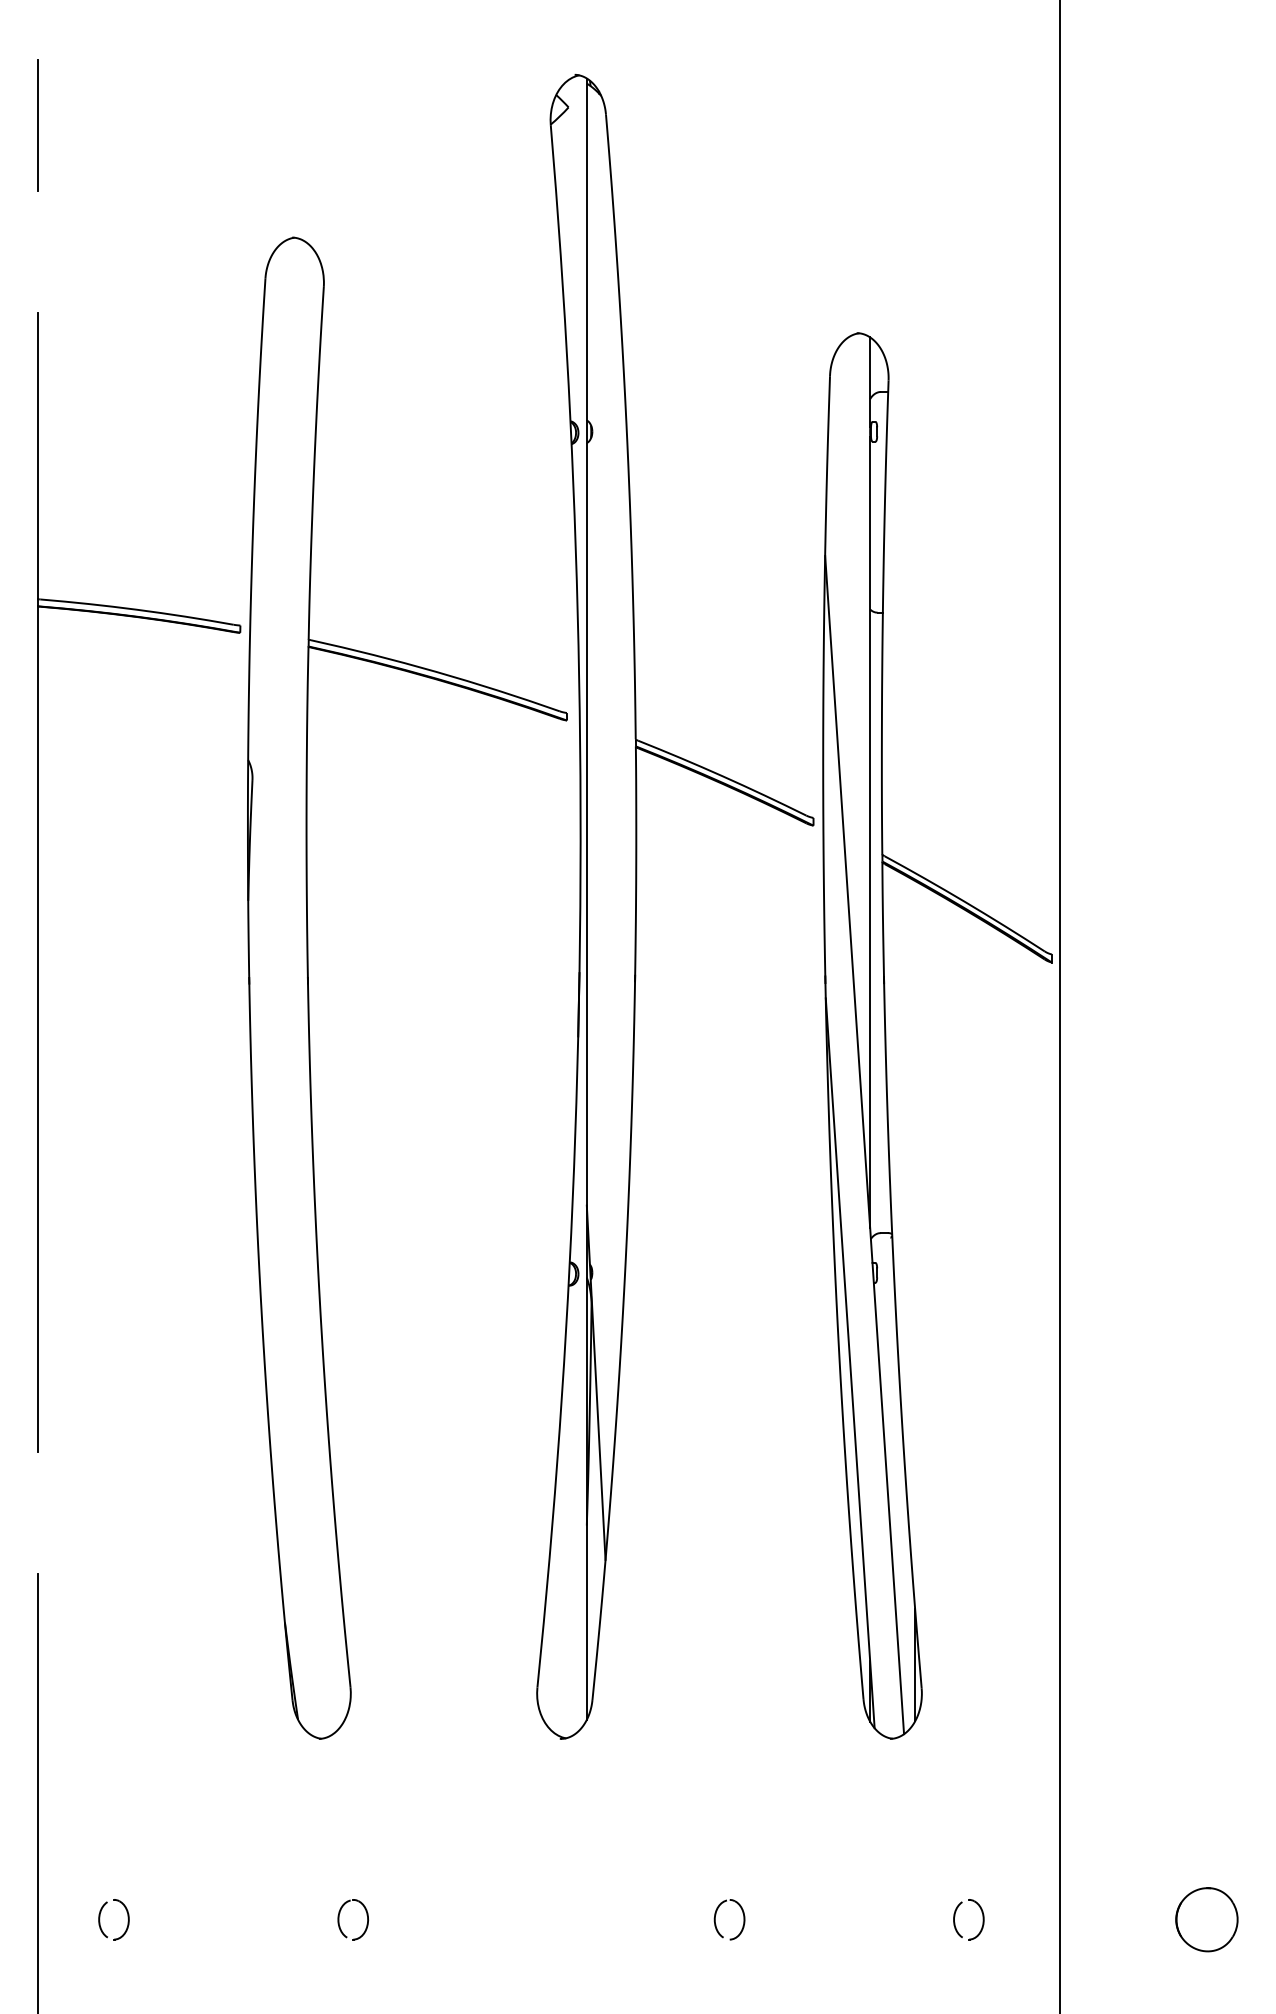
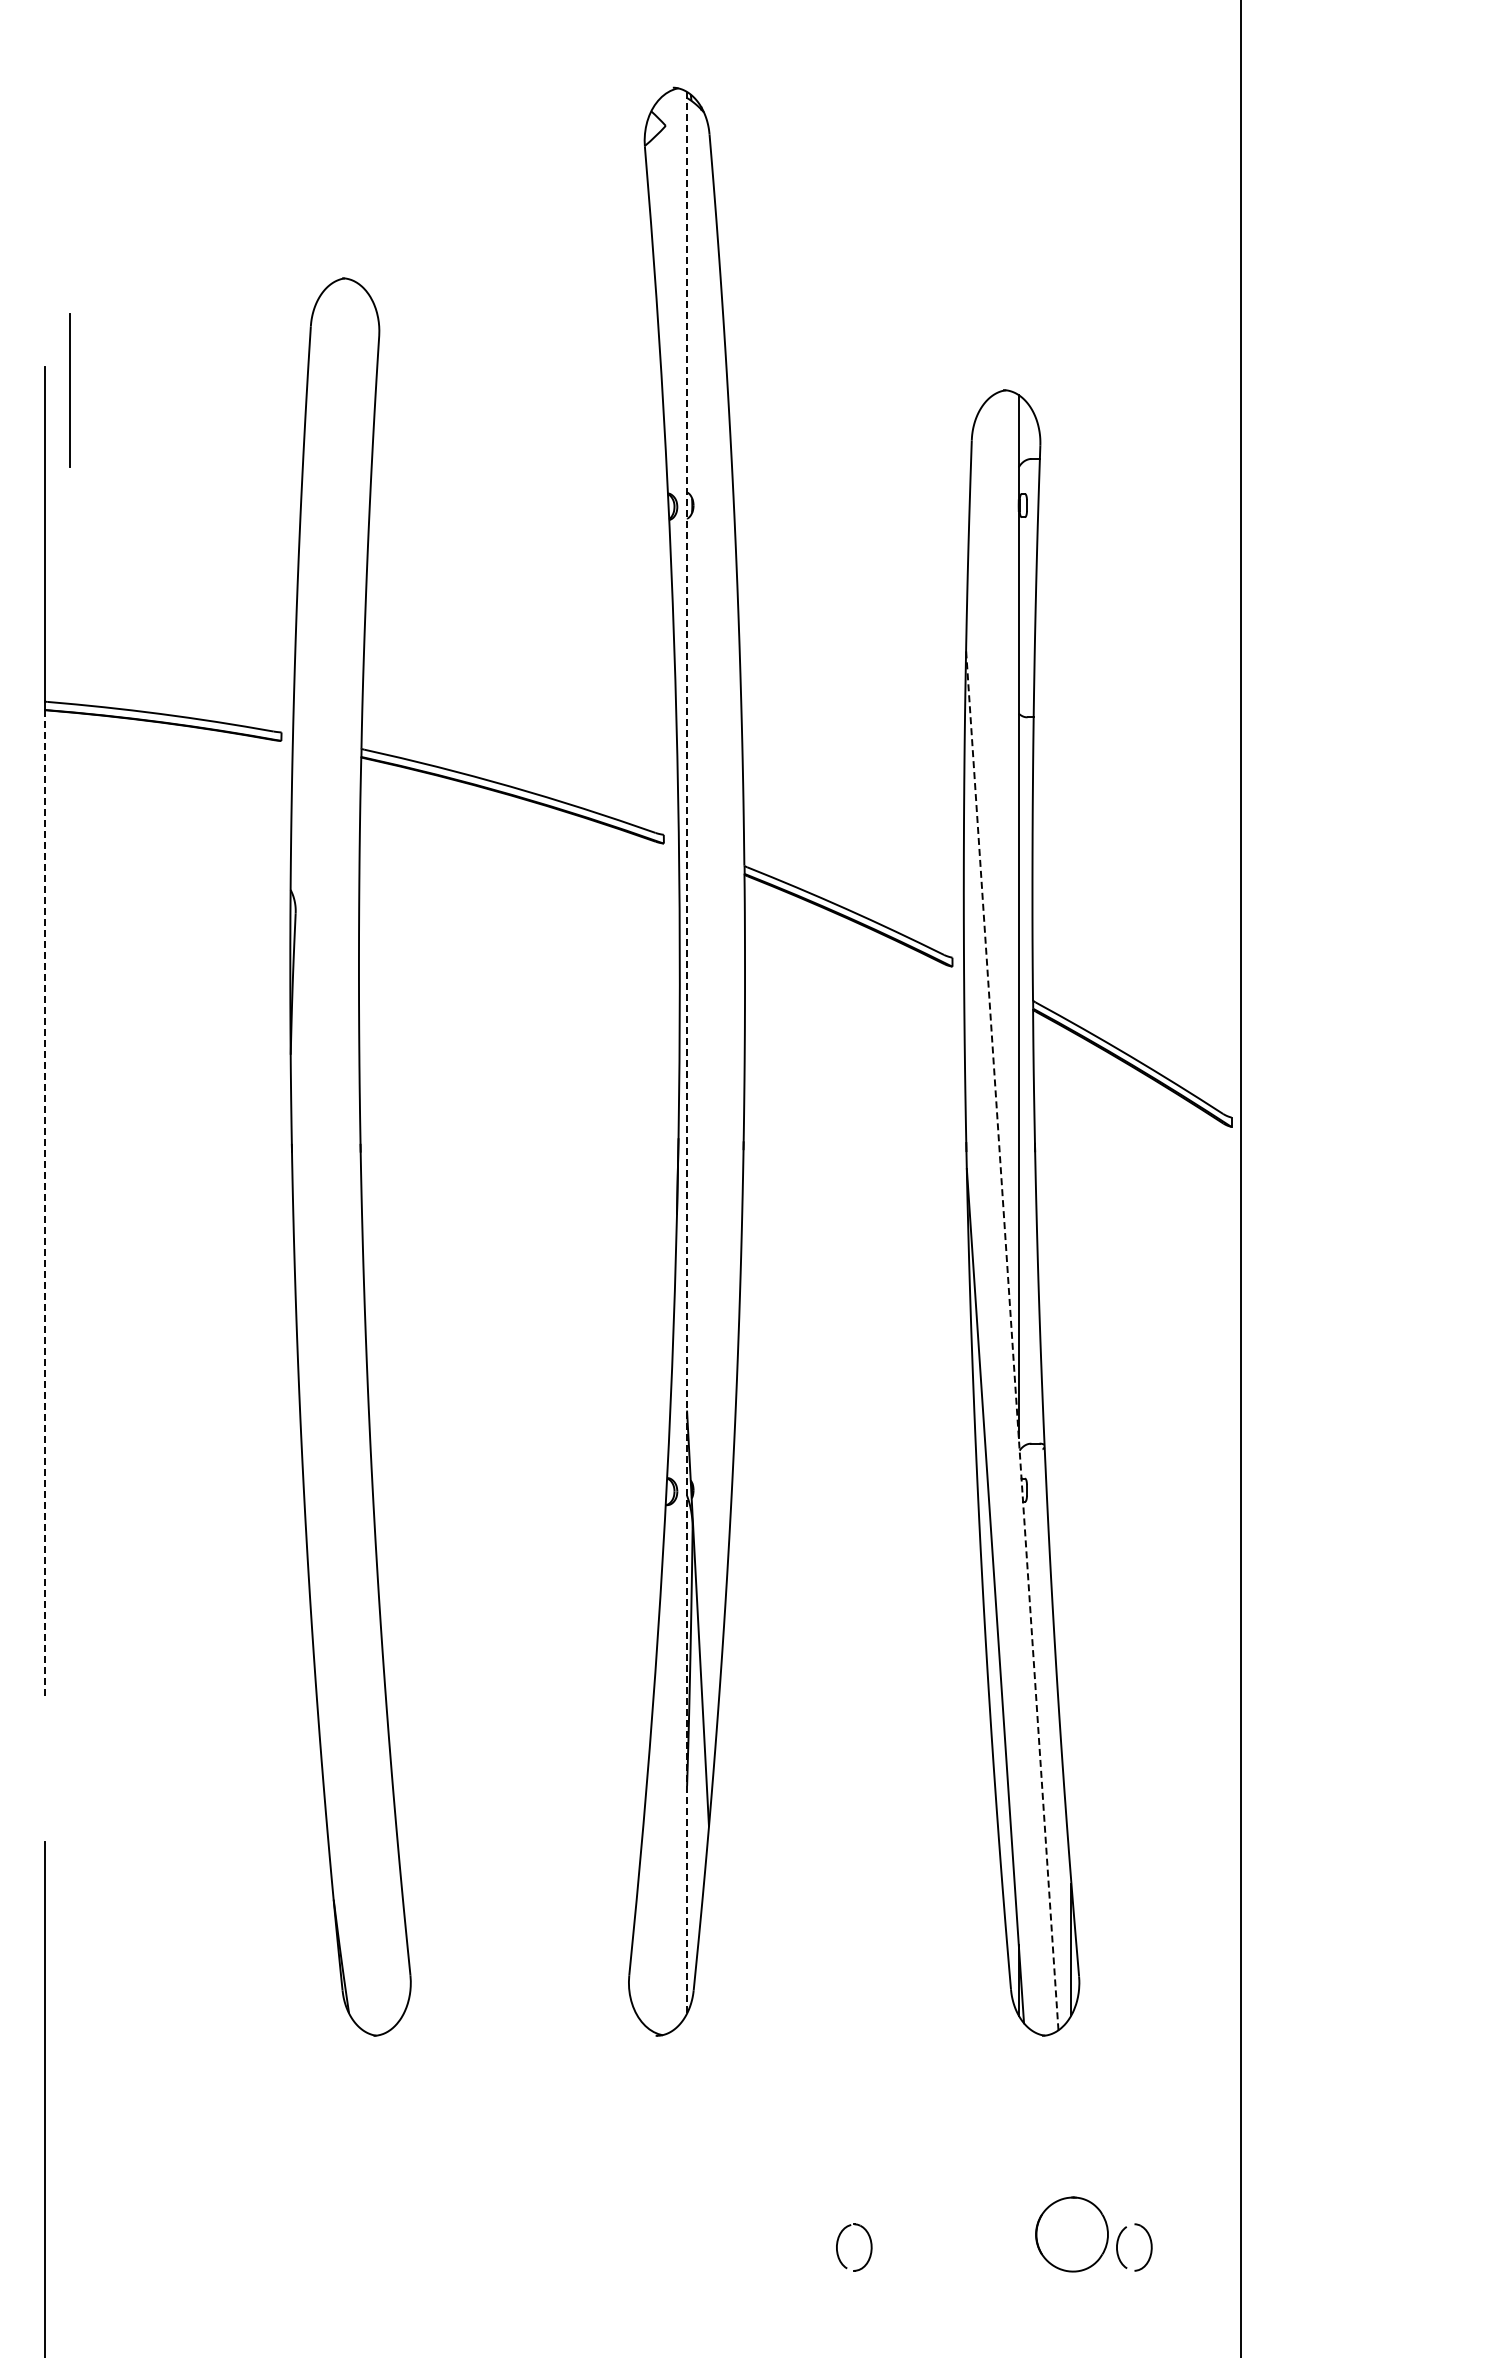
line: (37, 125) -> (69, 390), moved
line: (587, 898) -> (687, 1052), solid -> dashed
line: (37, 1028) -> (44, 1204), solid -> dashed
line: (864, 1144) -> (1012, 1340), solid -> dashed
part: (100, 1919) -> (117, 2247), removed
part: (339, 1919) -> (397, 2247), removed
part: (1206, 1919) -> (1071, 2234), moved

